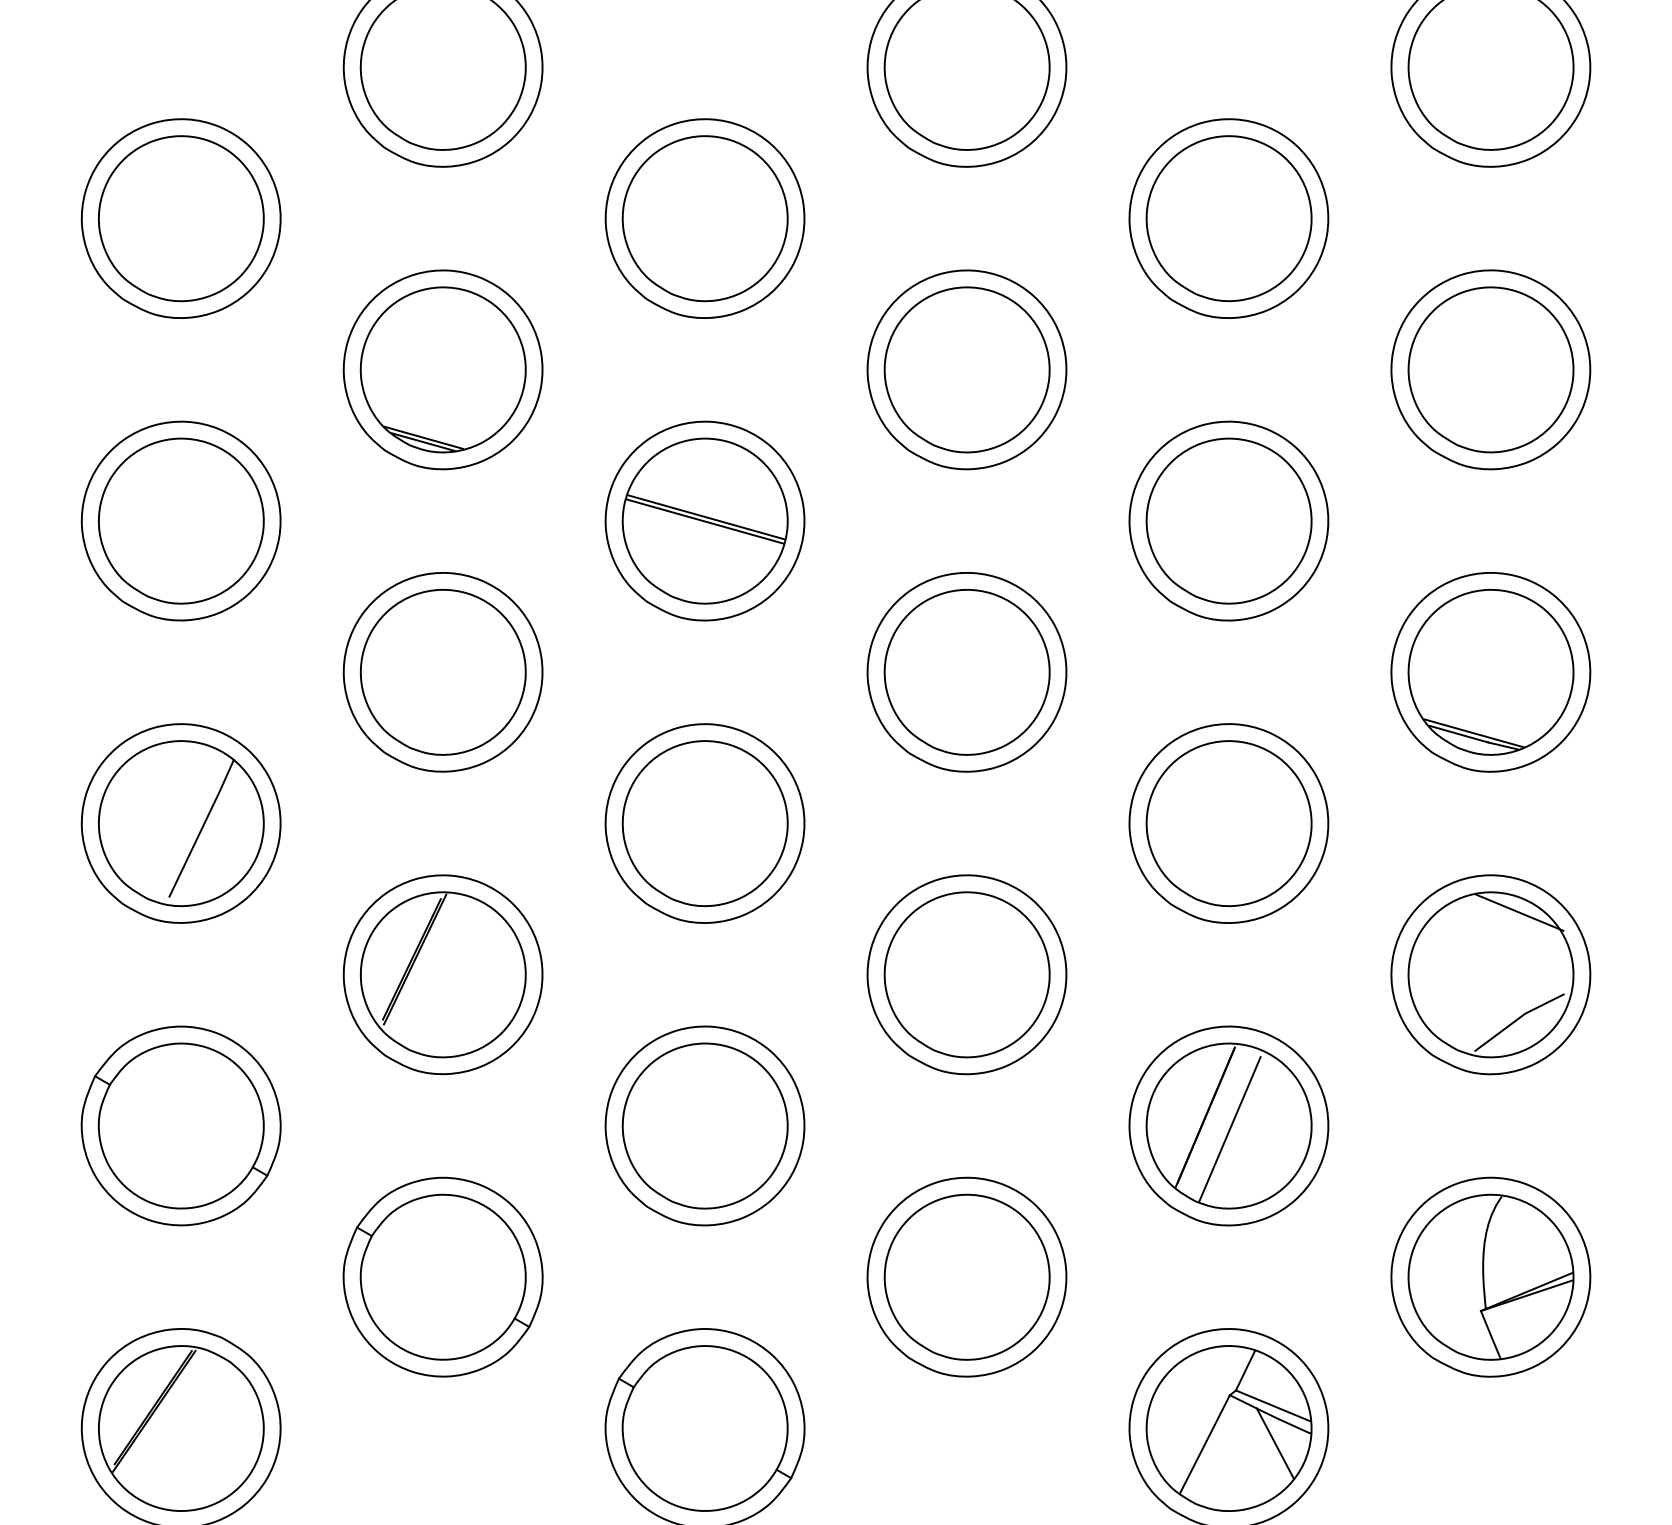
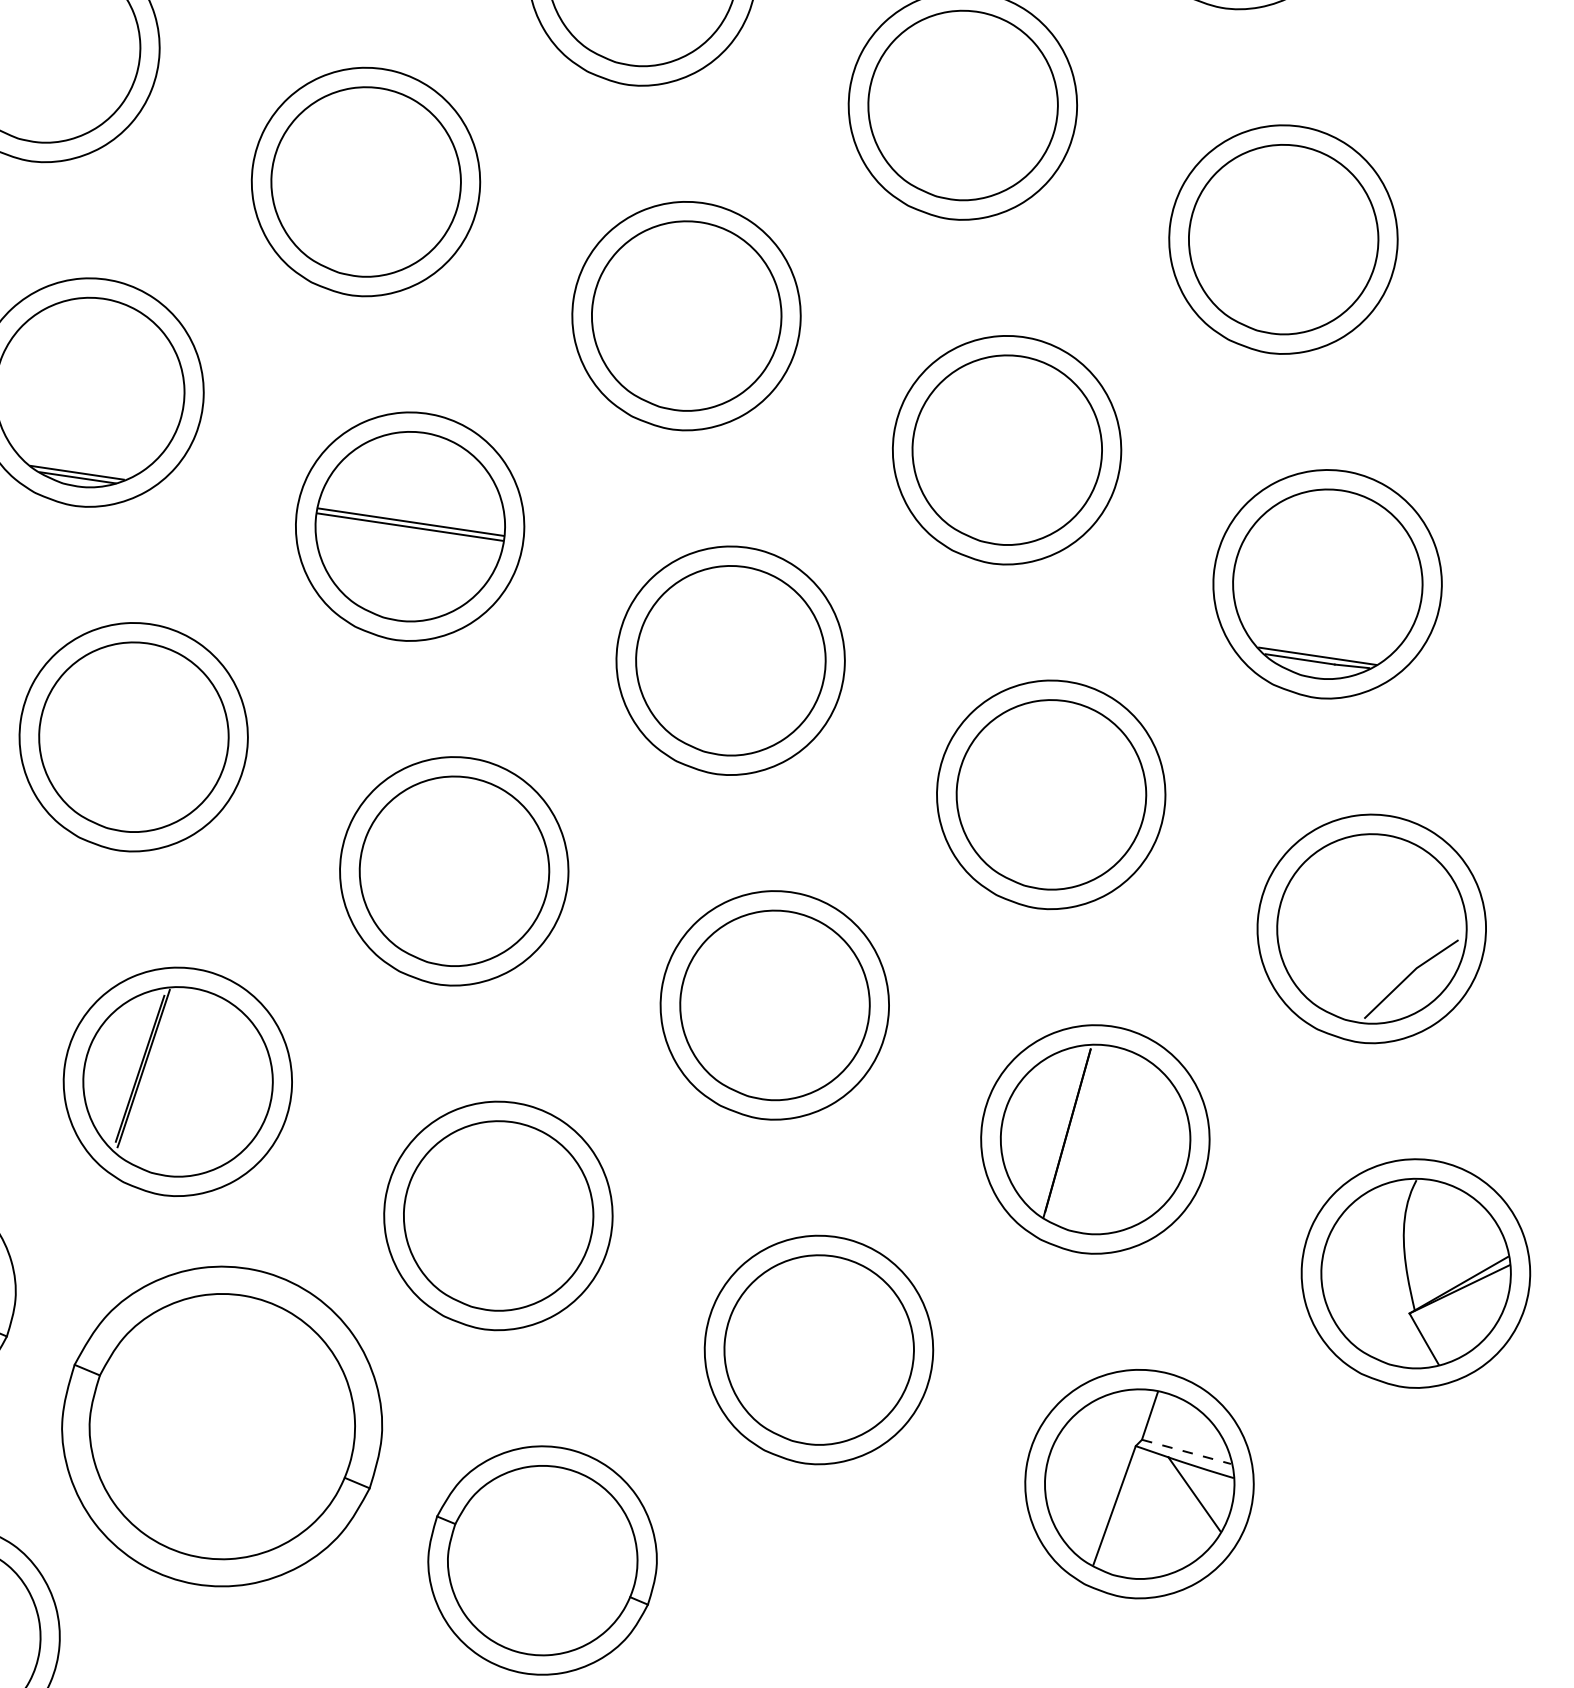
line: (1519, 912) -> (1395, 853), removed
line: (1229, 1129) -> (1096, 1143), removed
part: (442, 1276) -> (221, 1425), size x1.4
line: (1273, 1406) -> (1187, 1452), solid -> dashed

